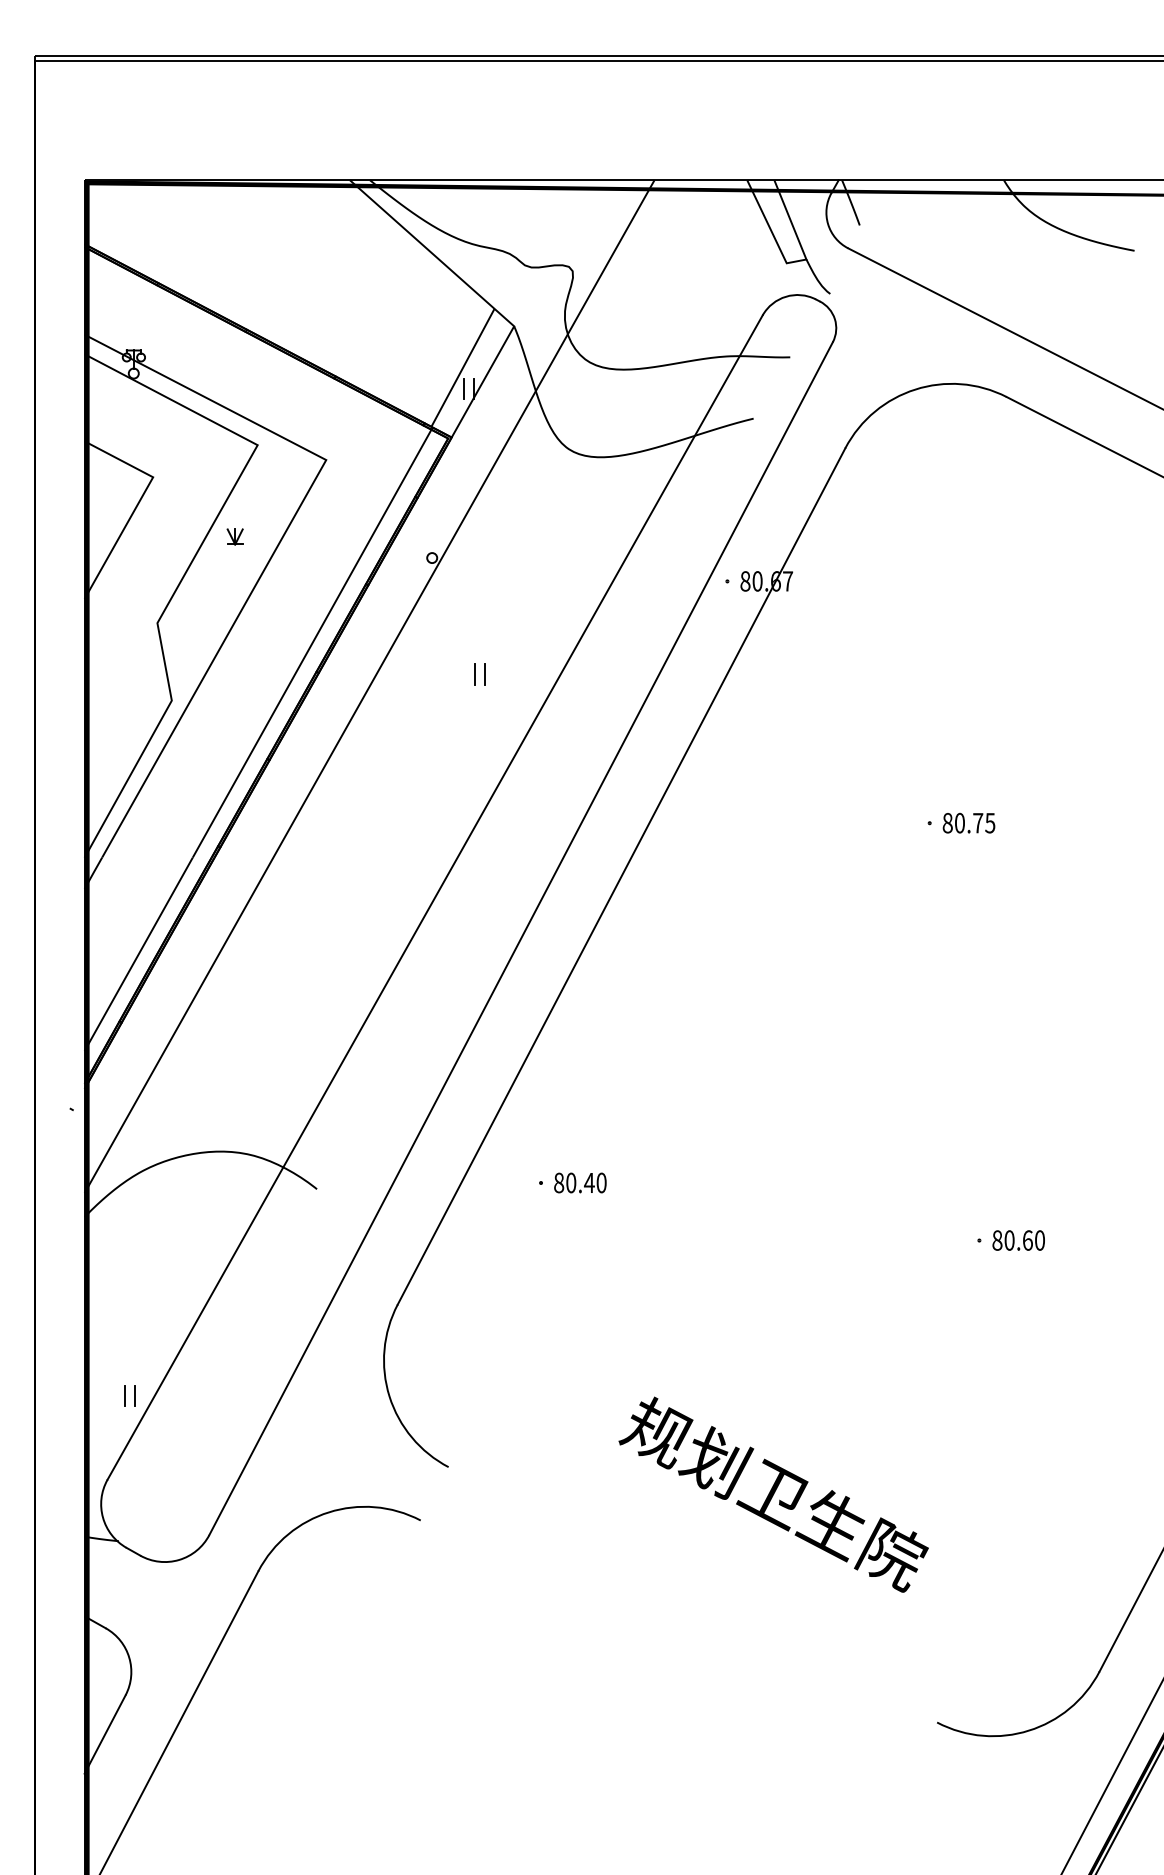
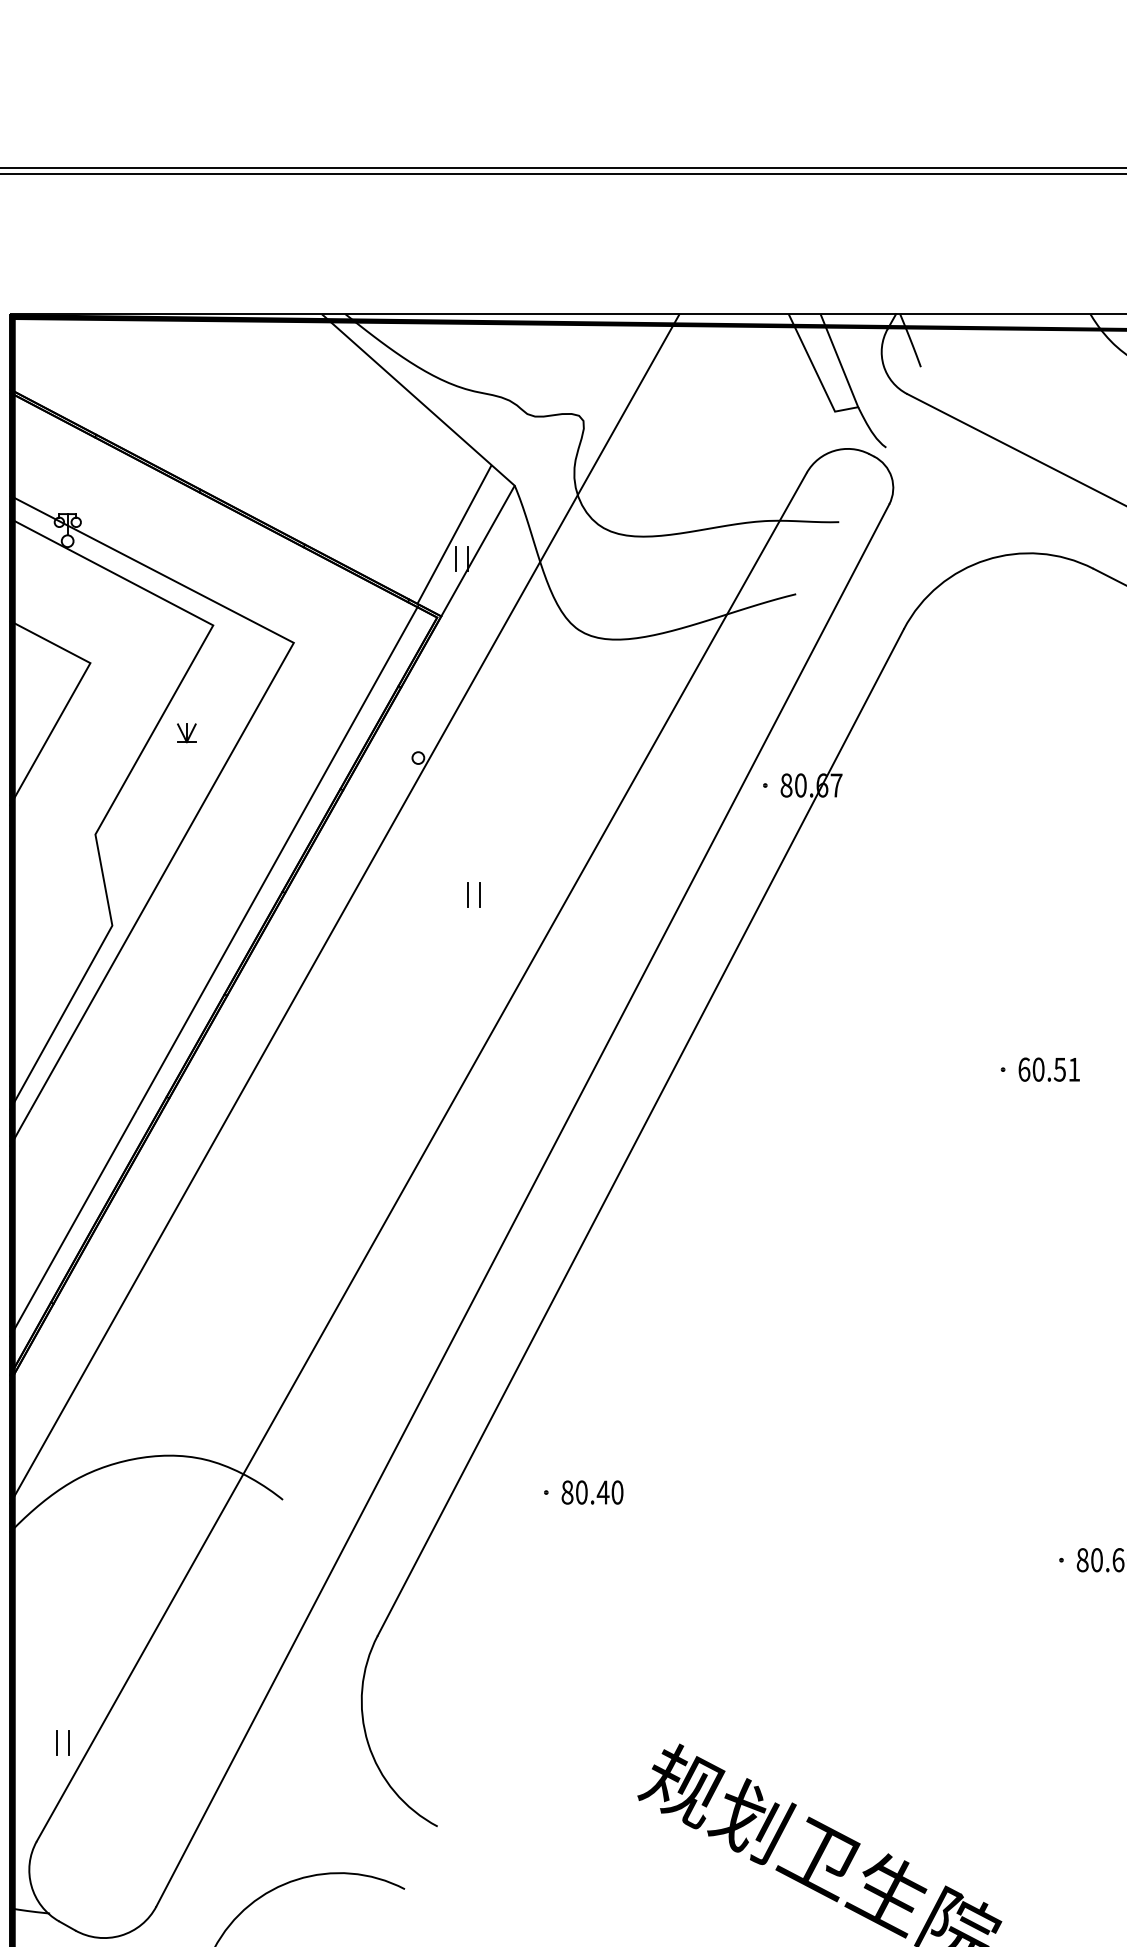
text: (968, 822) -> (1048, 1068), 80.75 -> 60.51

